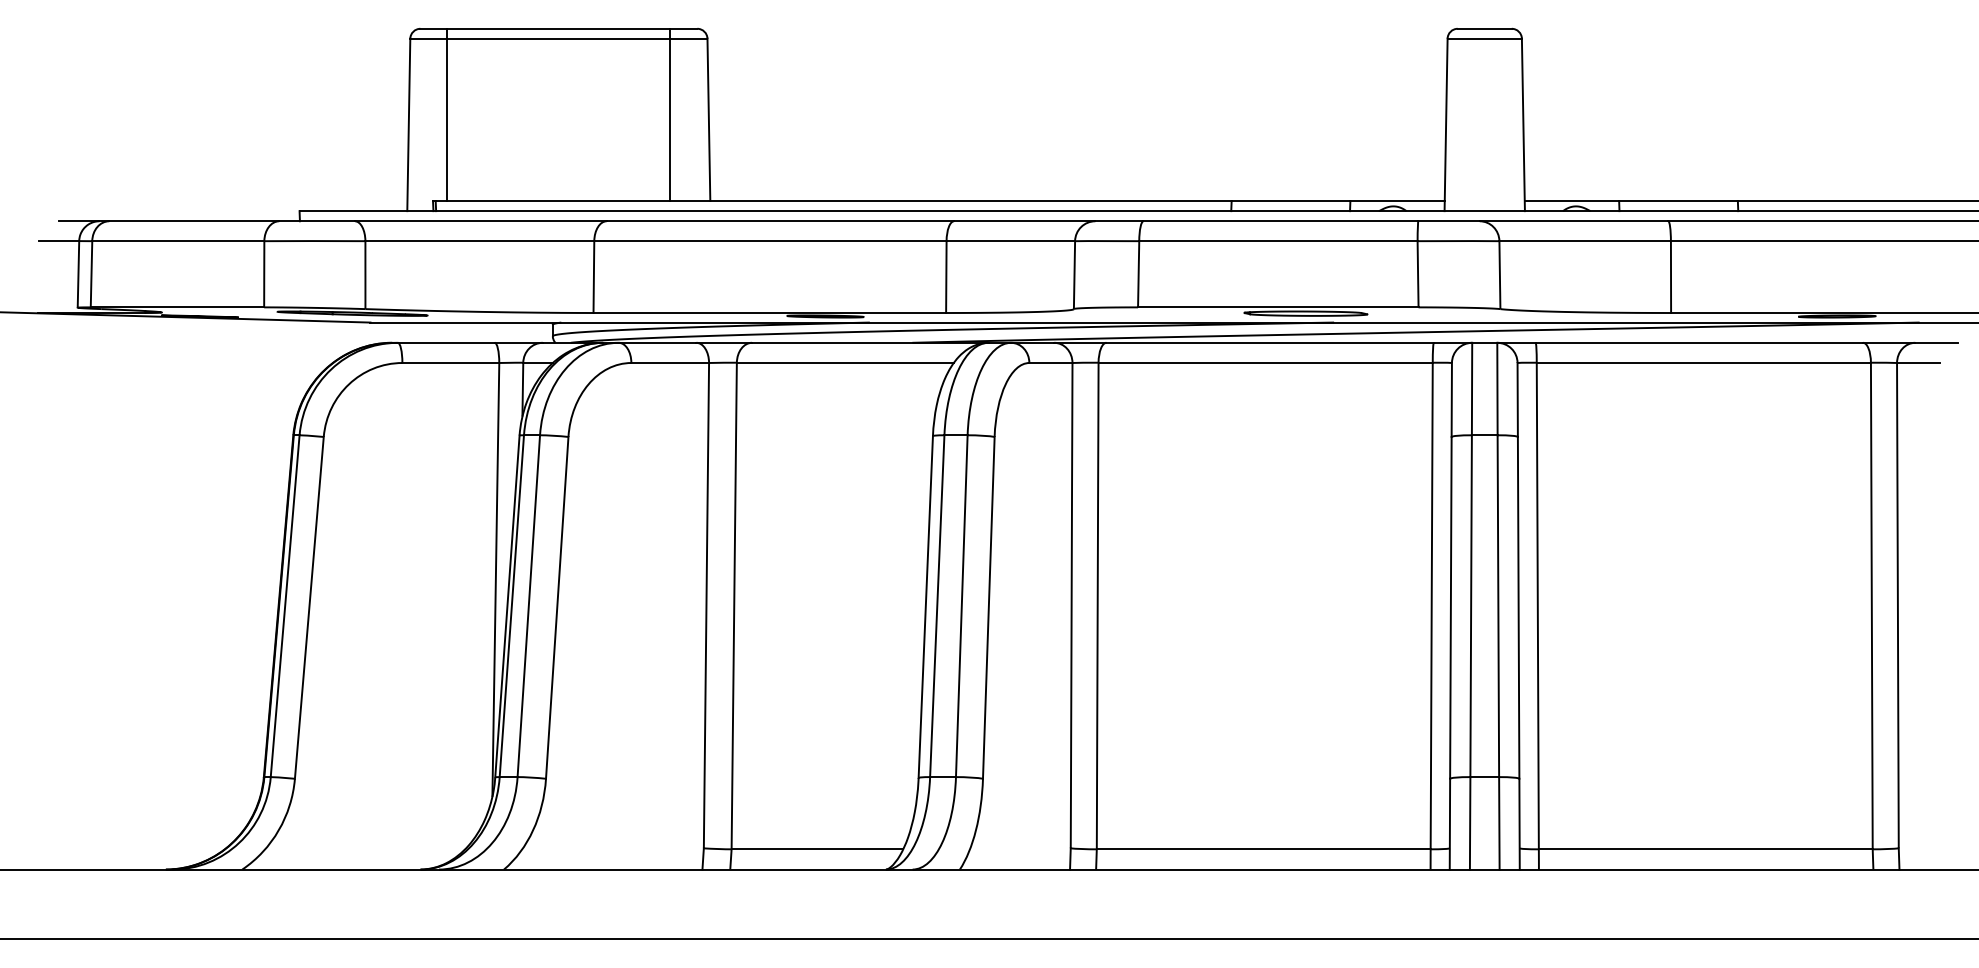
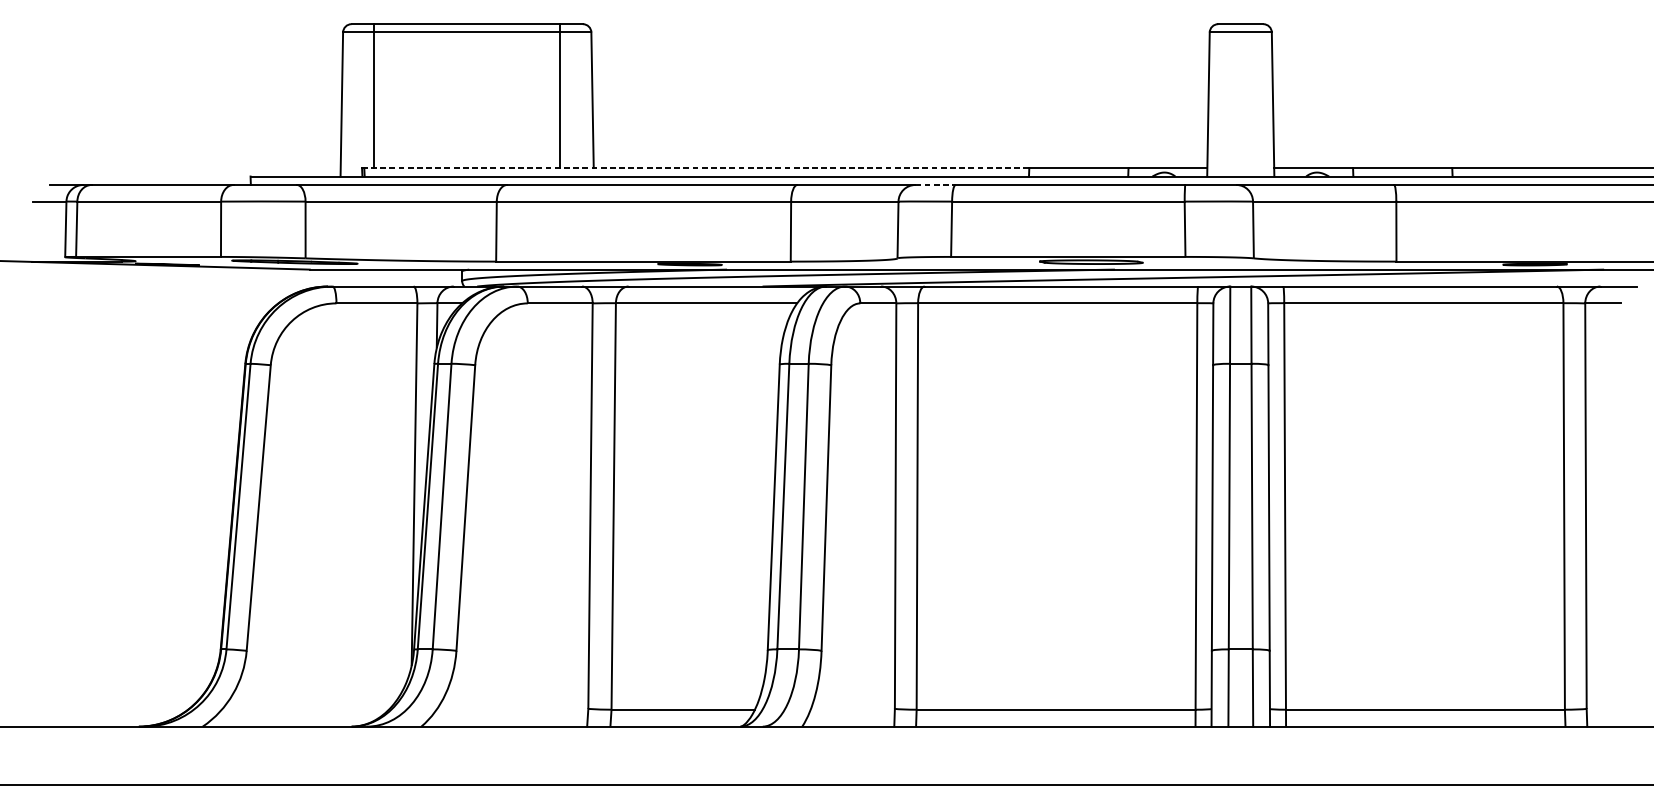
line: (833, 201) -> (696, 168), solid -> dashed
line: (1119, 221) -> (935, 185), solid -> dashed

